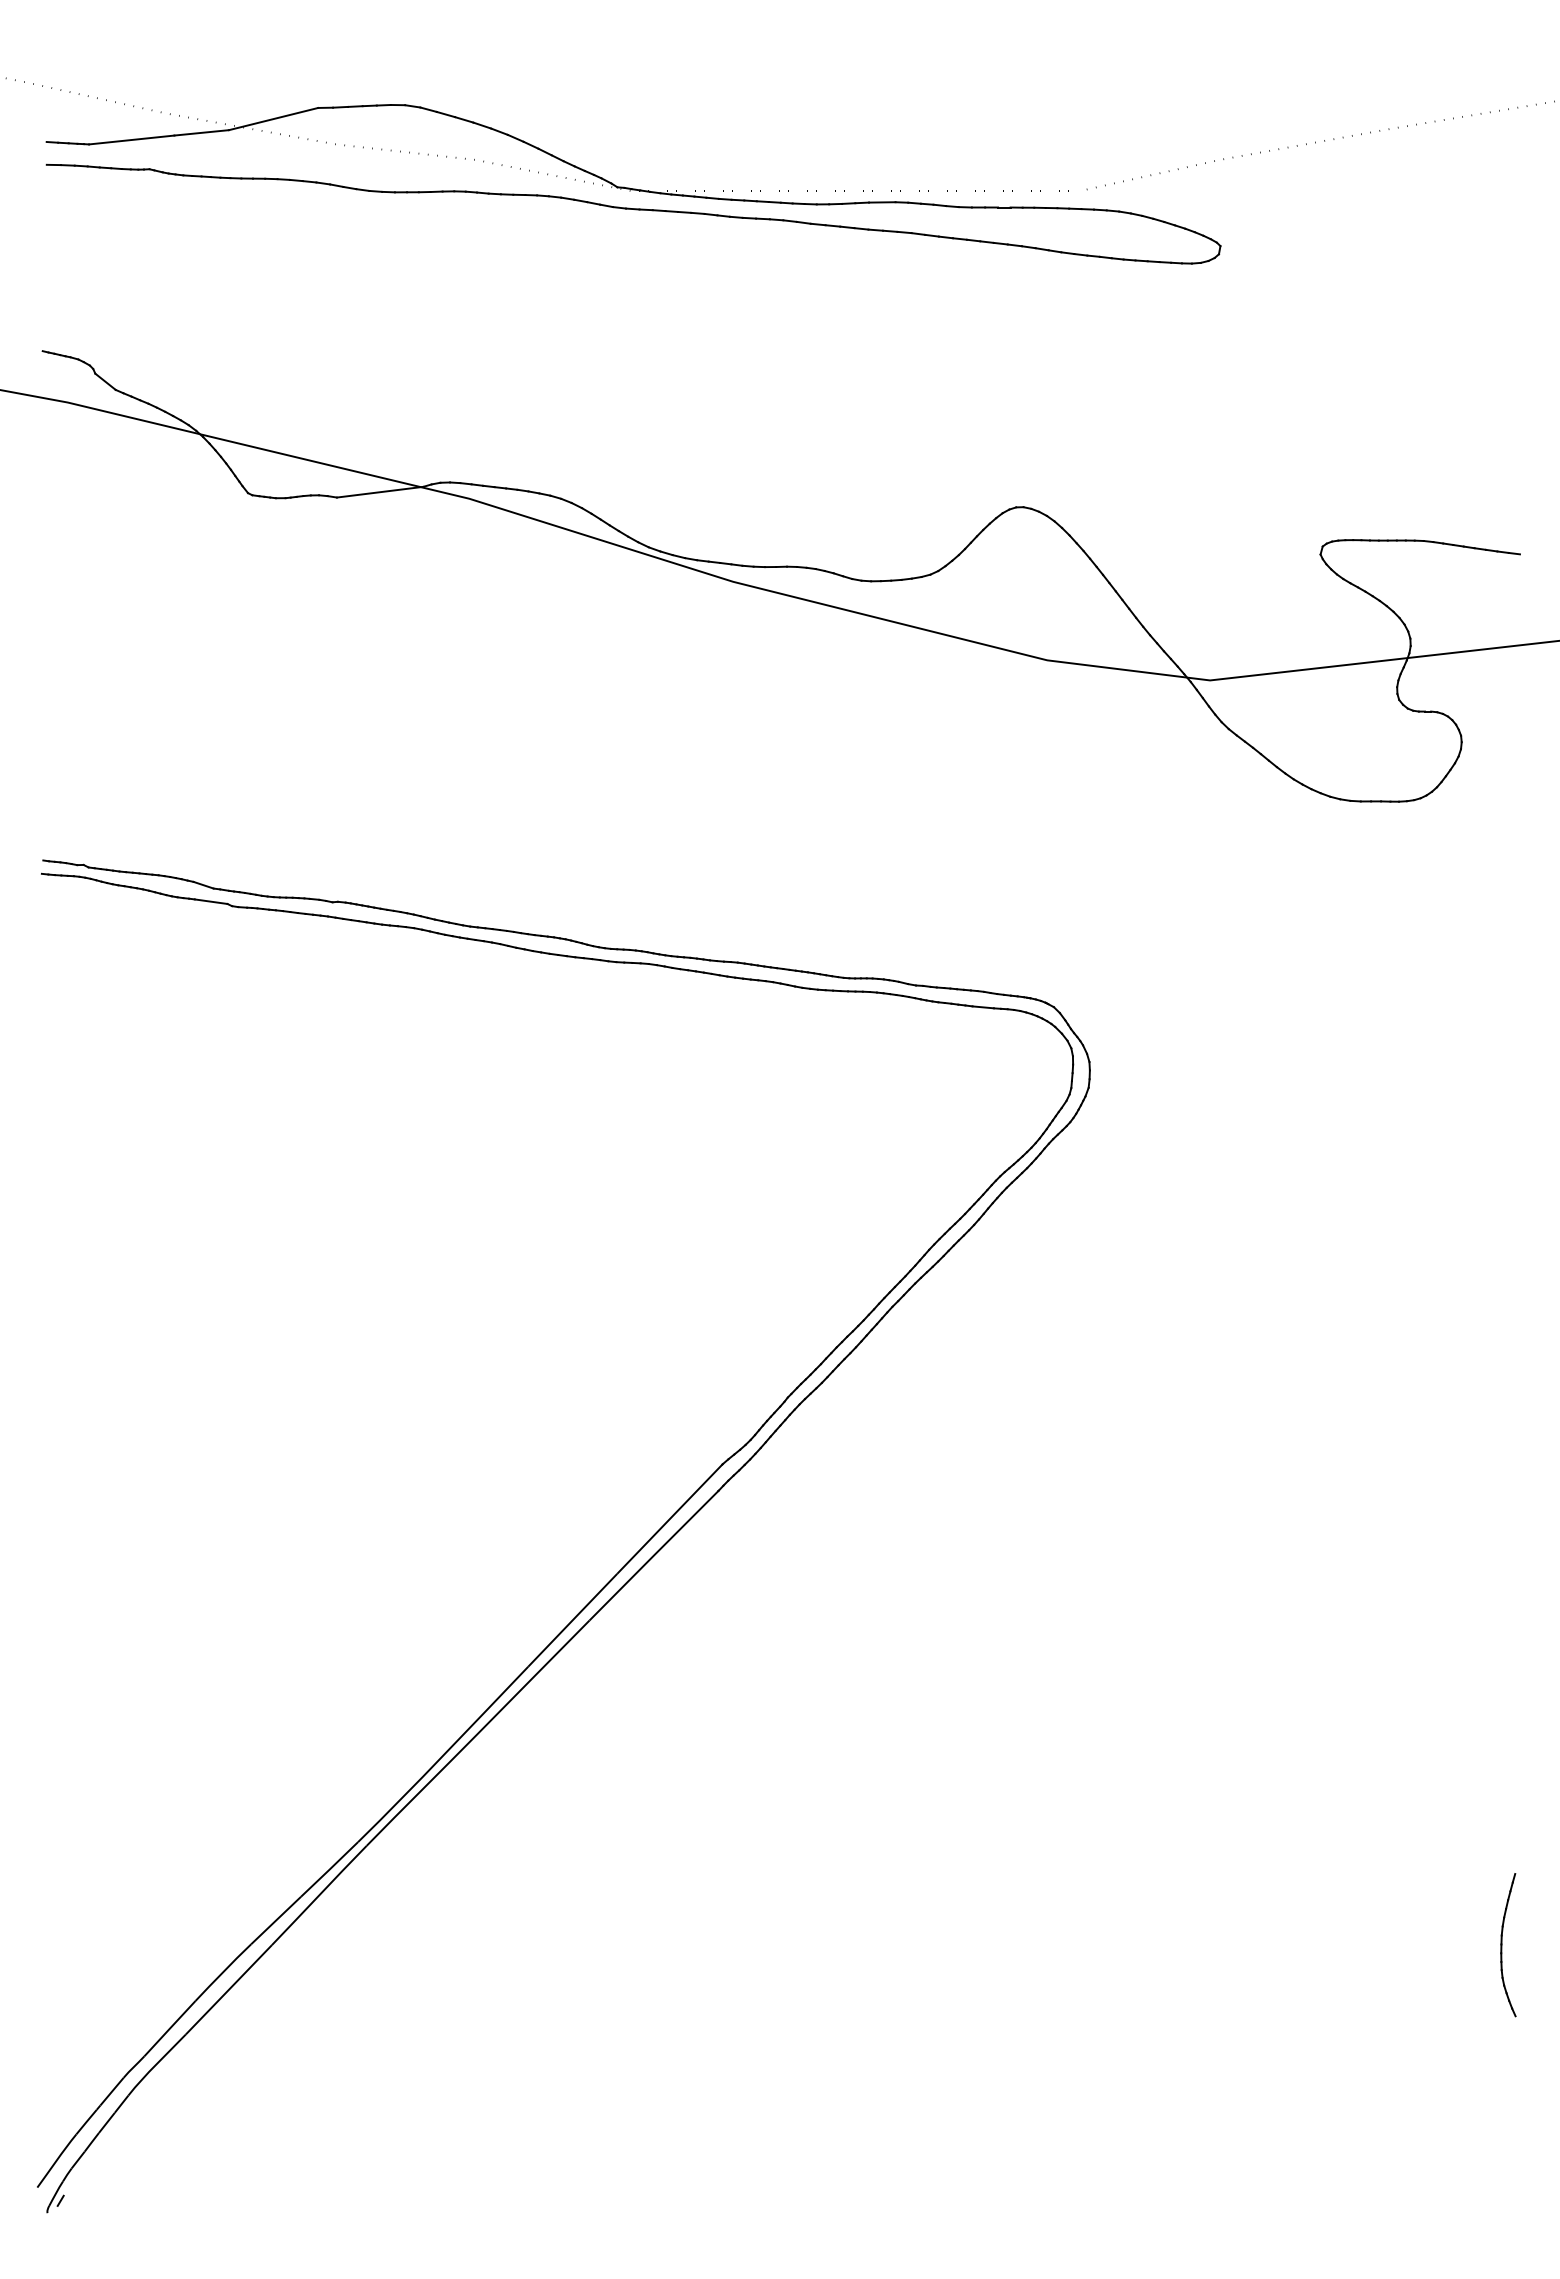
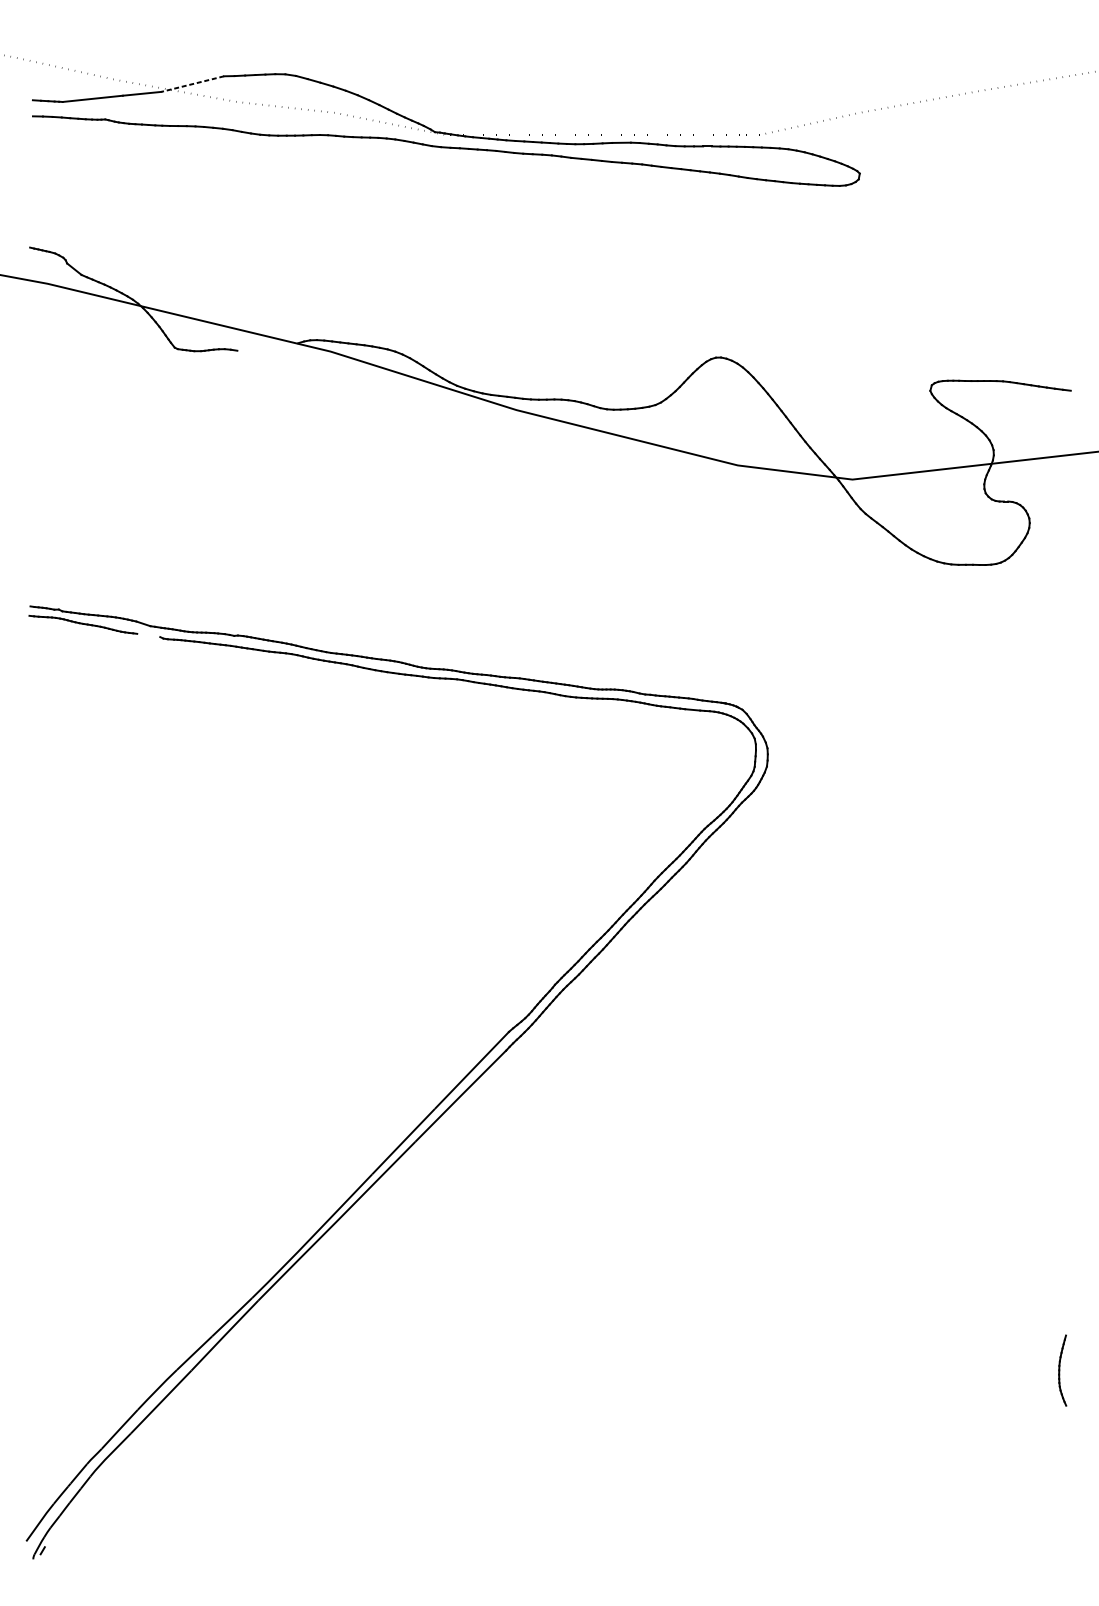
line: (273, 119) -> (192, 84), solid -> dashed
line: (379, 491) -> (267, 346), removed
line: (210, 901) -> (148, 635), removed
part: (1508, 1945) -> (1062, 1370), size x0.7

